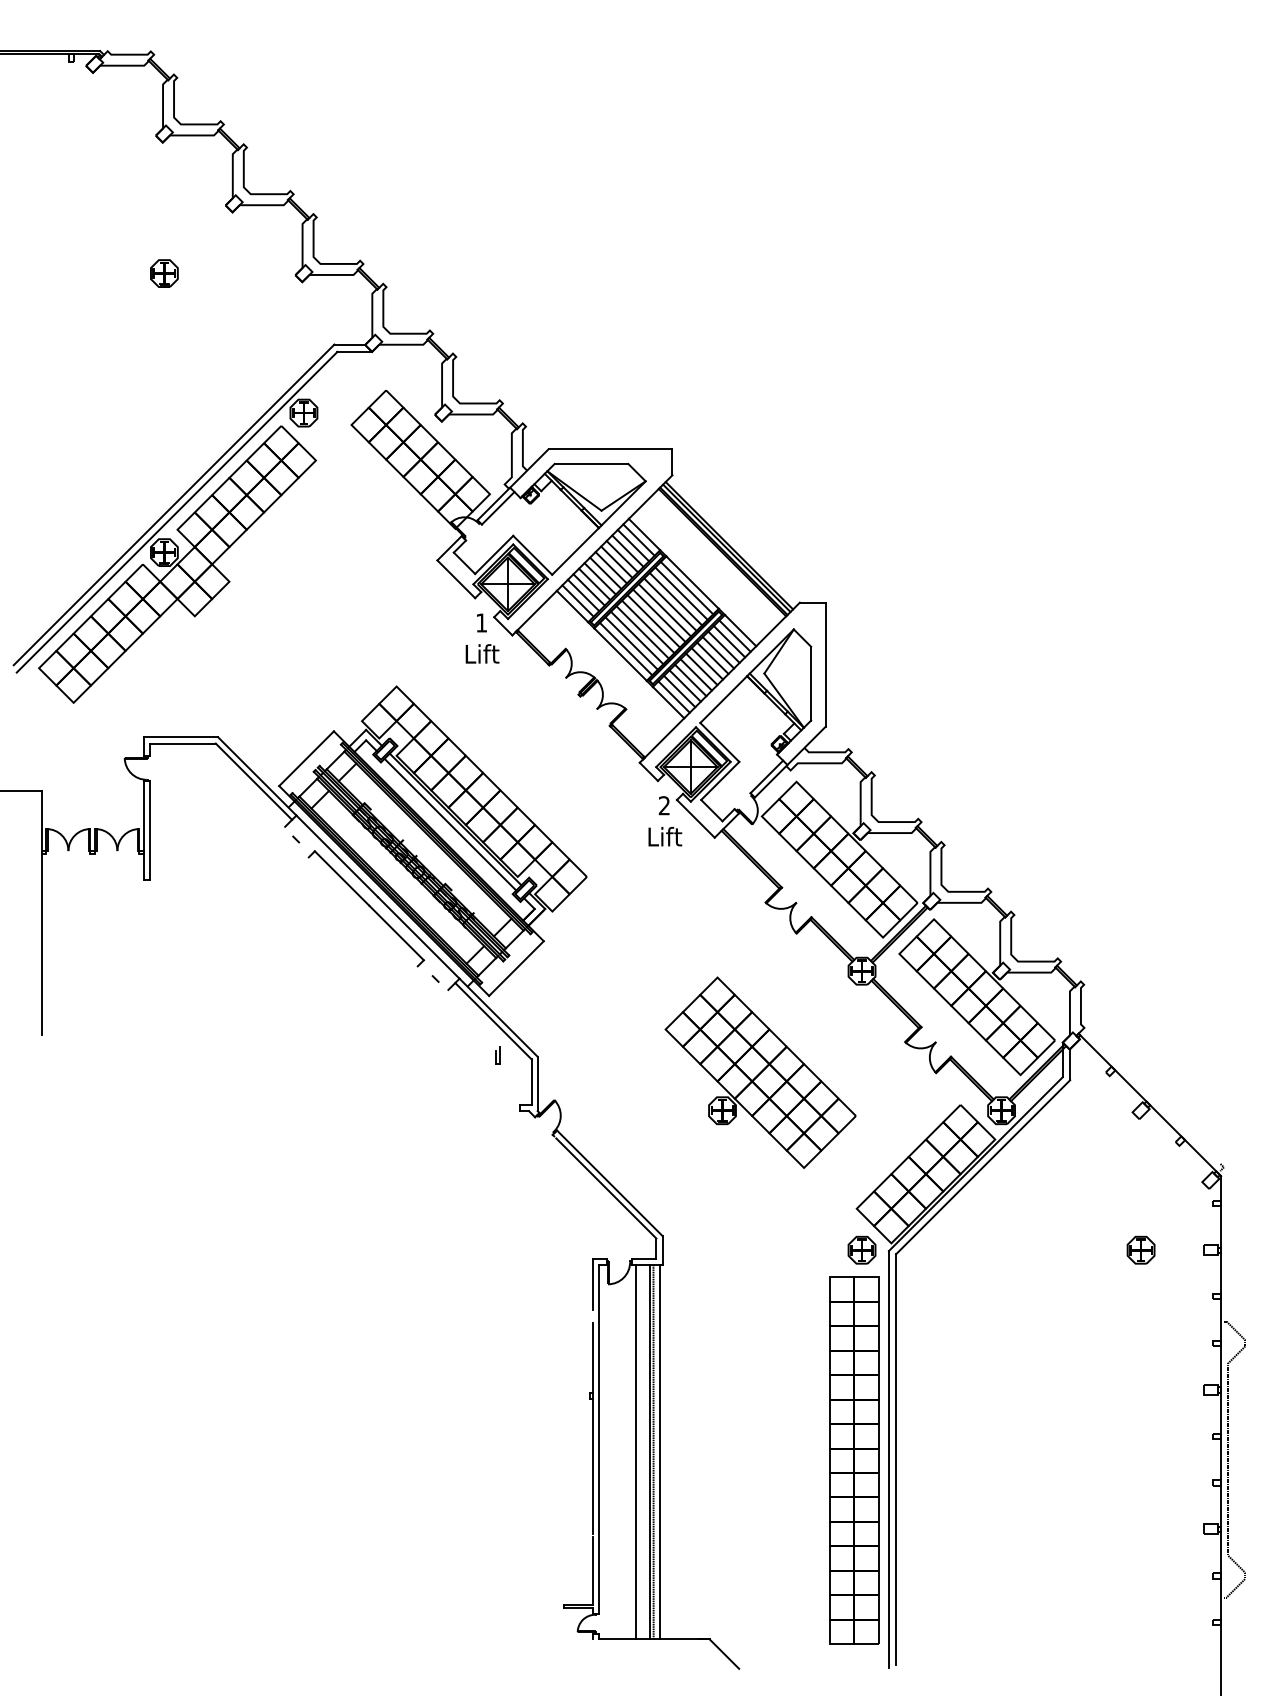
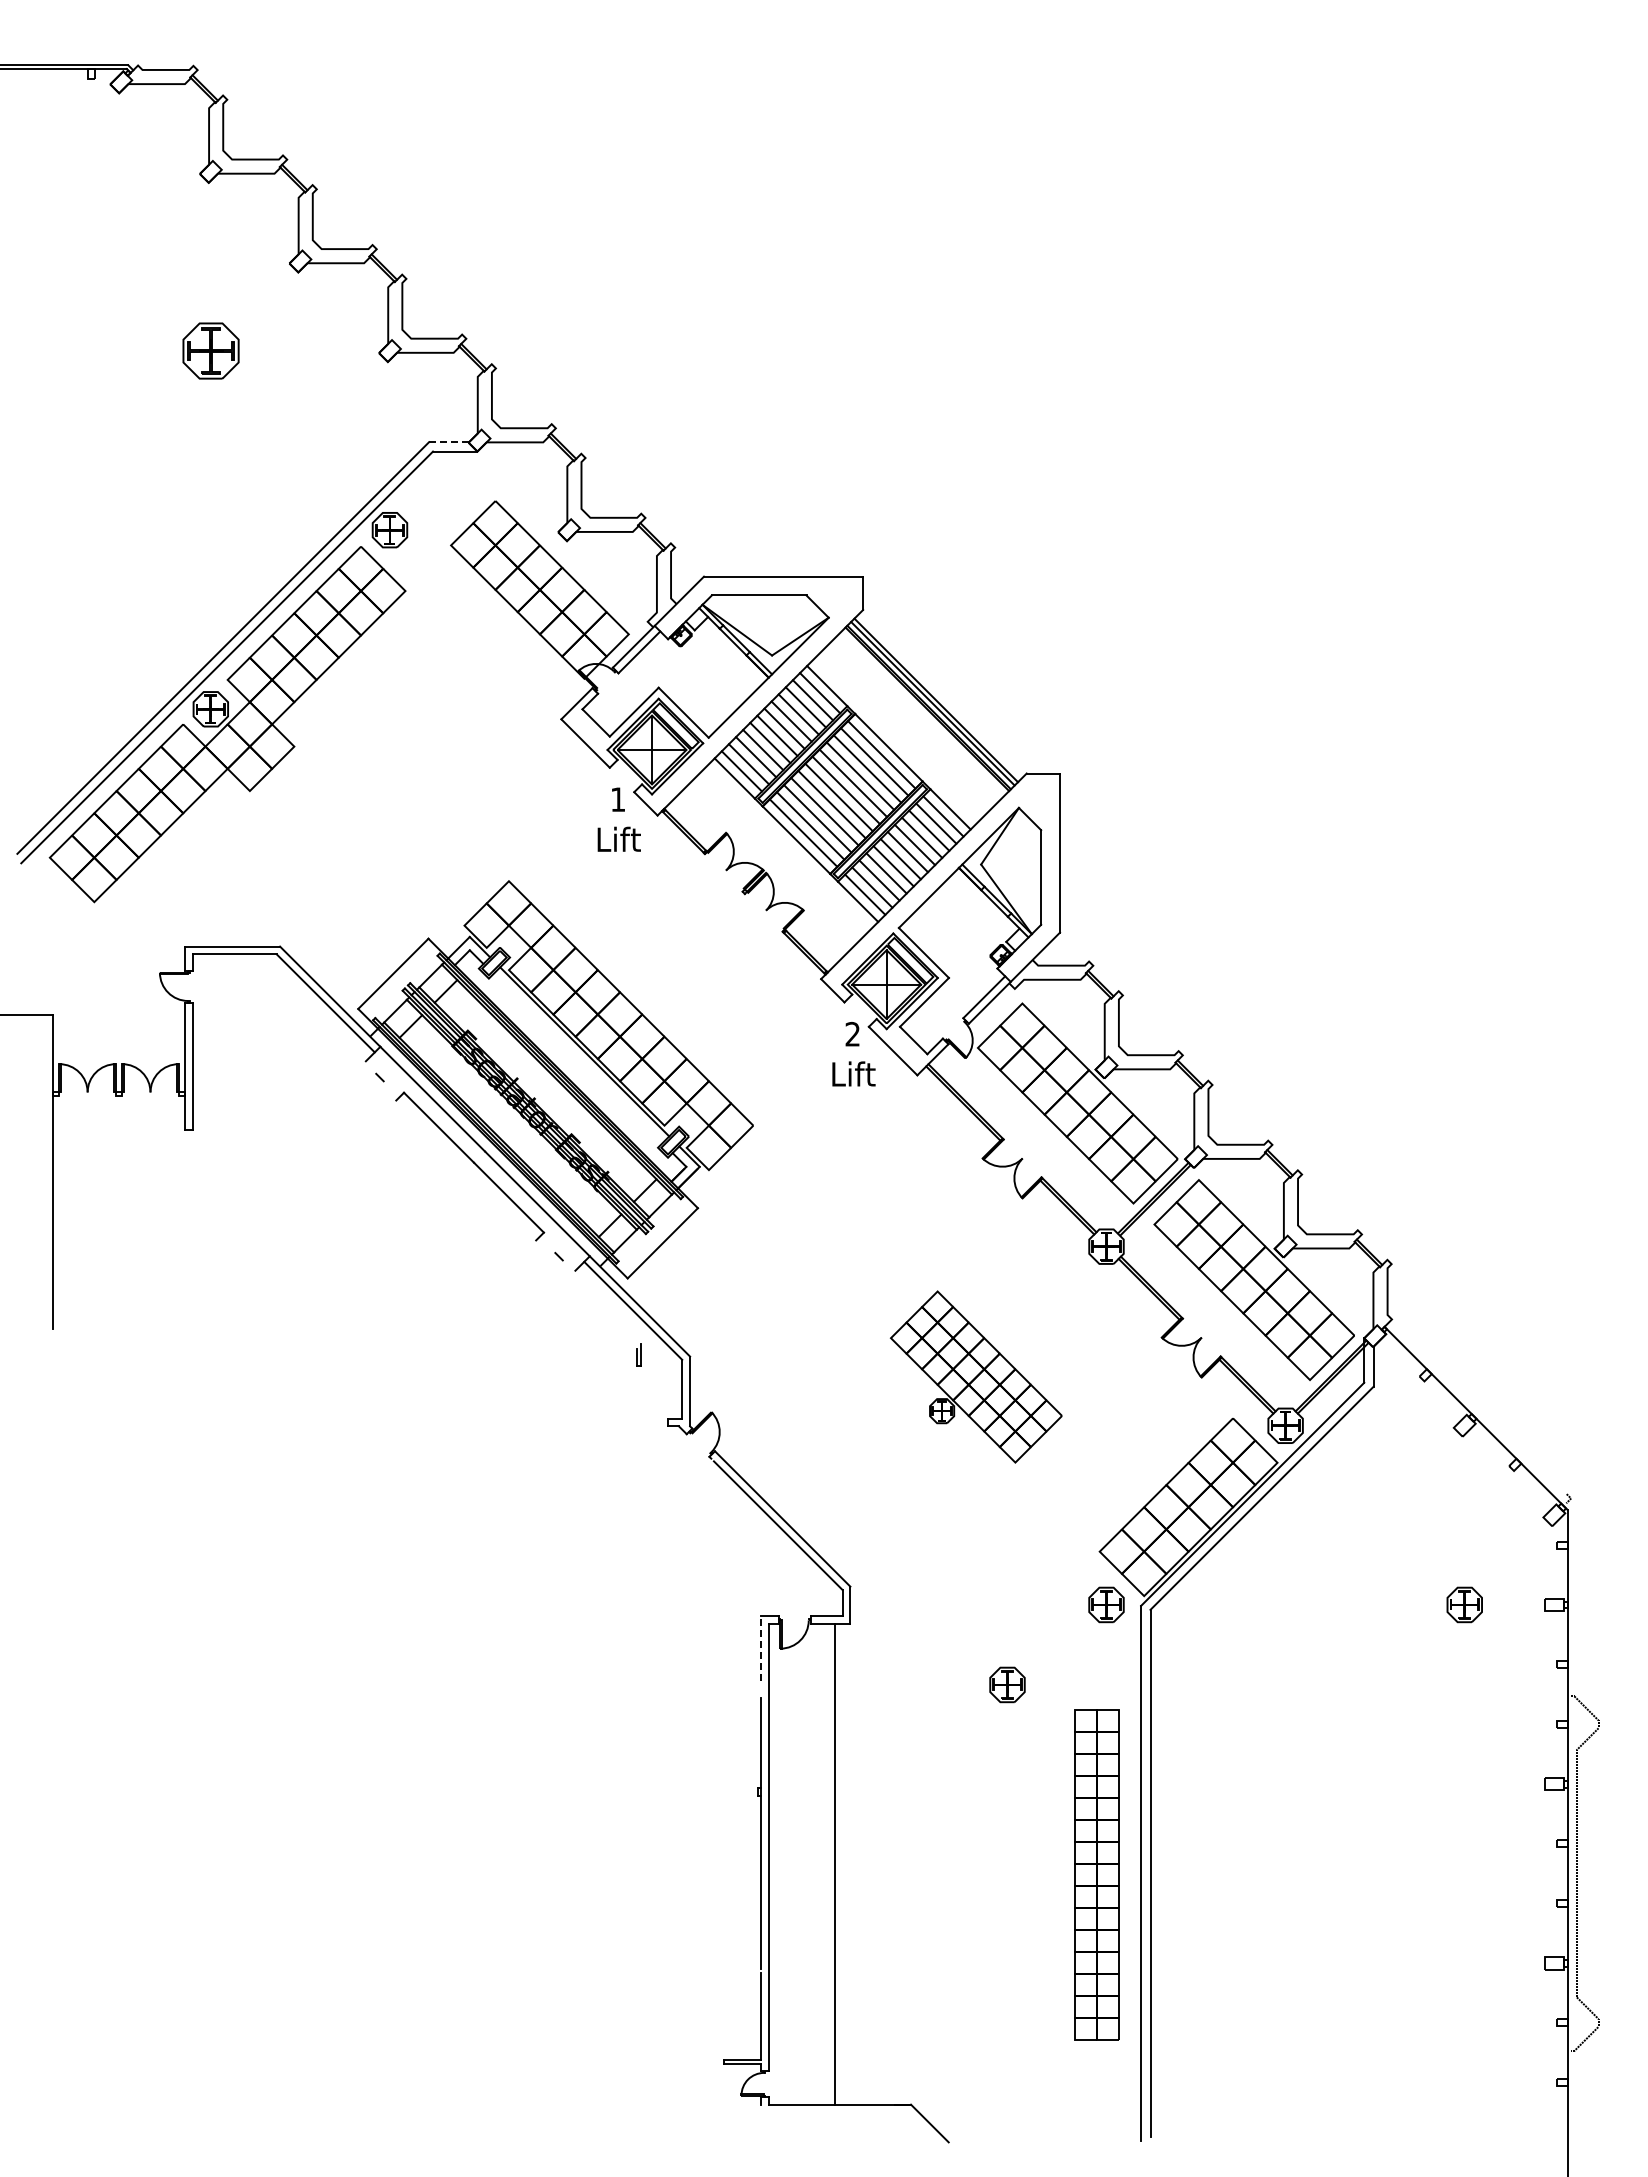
part: (164, 273) -> (210, 350), size x1.6
line: (350, 344) -> (449, 442), solid -> dashed
line: (450, 824) -> (577, 1058), removed
part: (760, 1072) -> (976, 1376), size x0.7
line: (592, 1284) -> (760, 1648), solid -> dashed
part: (784, 1312) -> (1007, 1684), added
line: (635, 1451) -> (815, 1863), removed
line: (653, 1451) -> (838, 1863), removed
line: (660, 1451) -> (847, 1863), removed
part: (854, 1460) -> (1096, 1874), size x0.7

